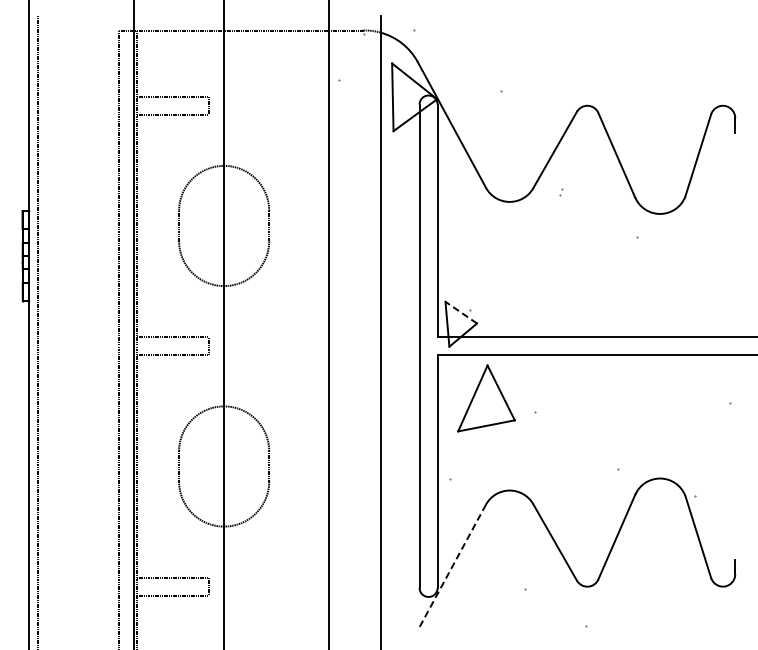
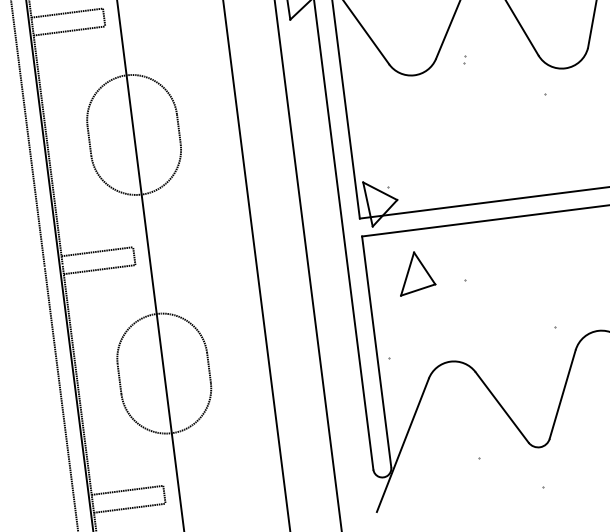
line: (460, 312) -> (379, 191), dashed -> solid
part: (486, 397) -> (415, 272), size x0.62
line: (451, 567) -> (402, 445), dashed -> solid

